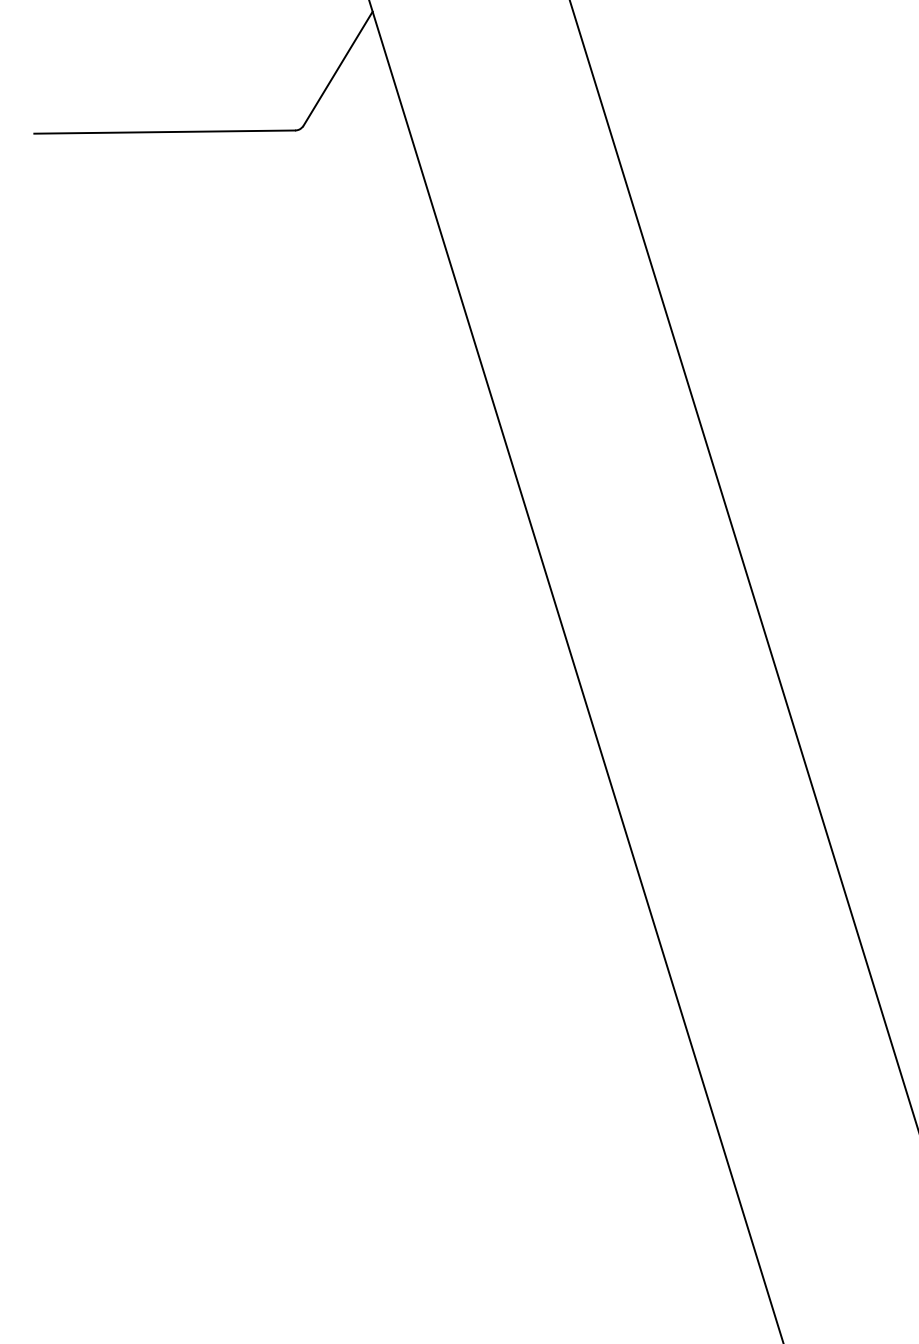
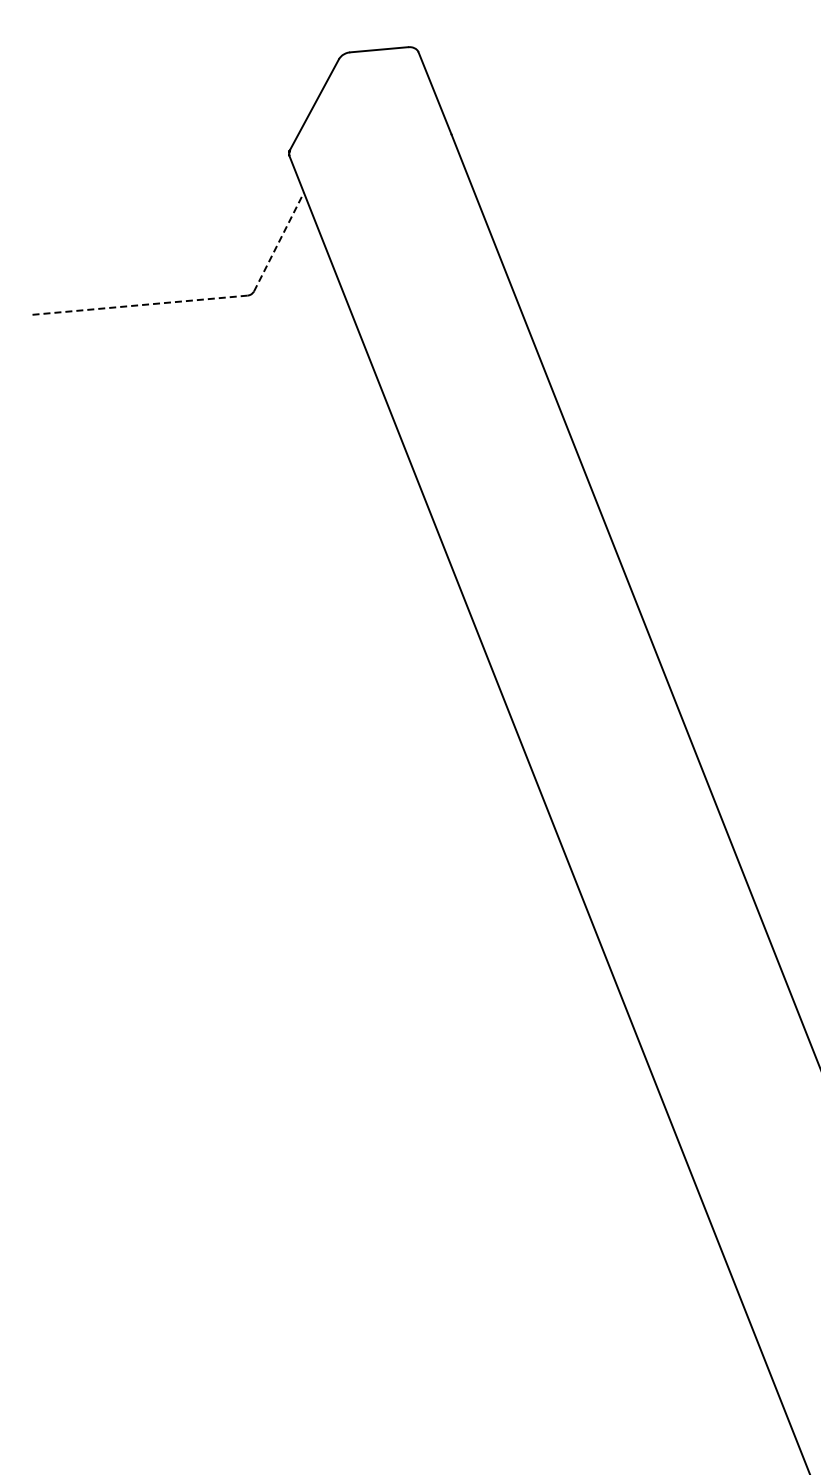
line: (338, 68) -> (279, 241), solid -> dashed
line: (164, 132) -> (139, 305), solid -> dashed

